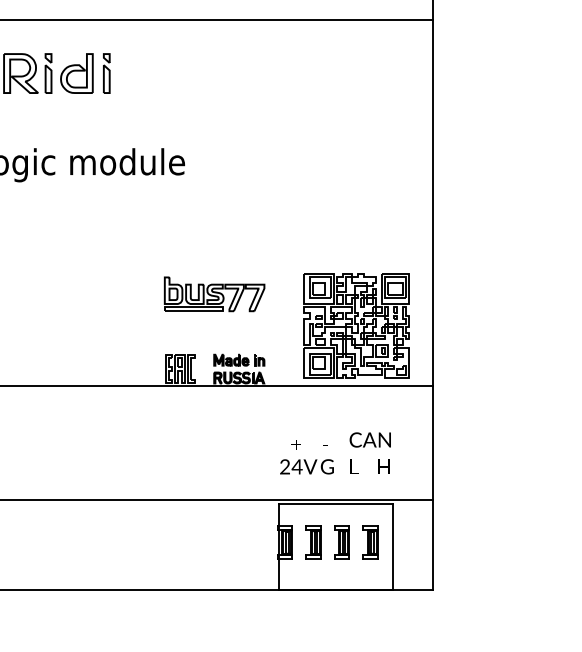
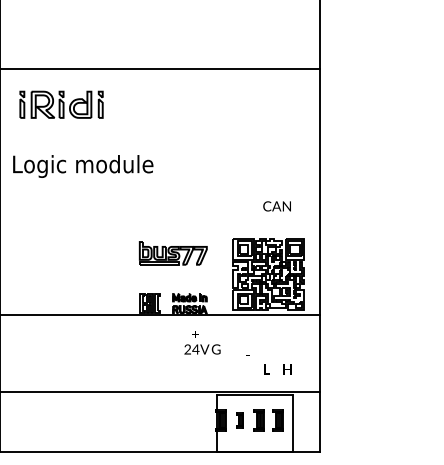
text: (369, 440) -> (276, 206), moved
text: (306, 456) -> (202, 342), moved
part: (312, 542) -> (239, 420), size x0.7

